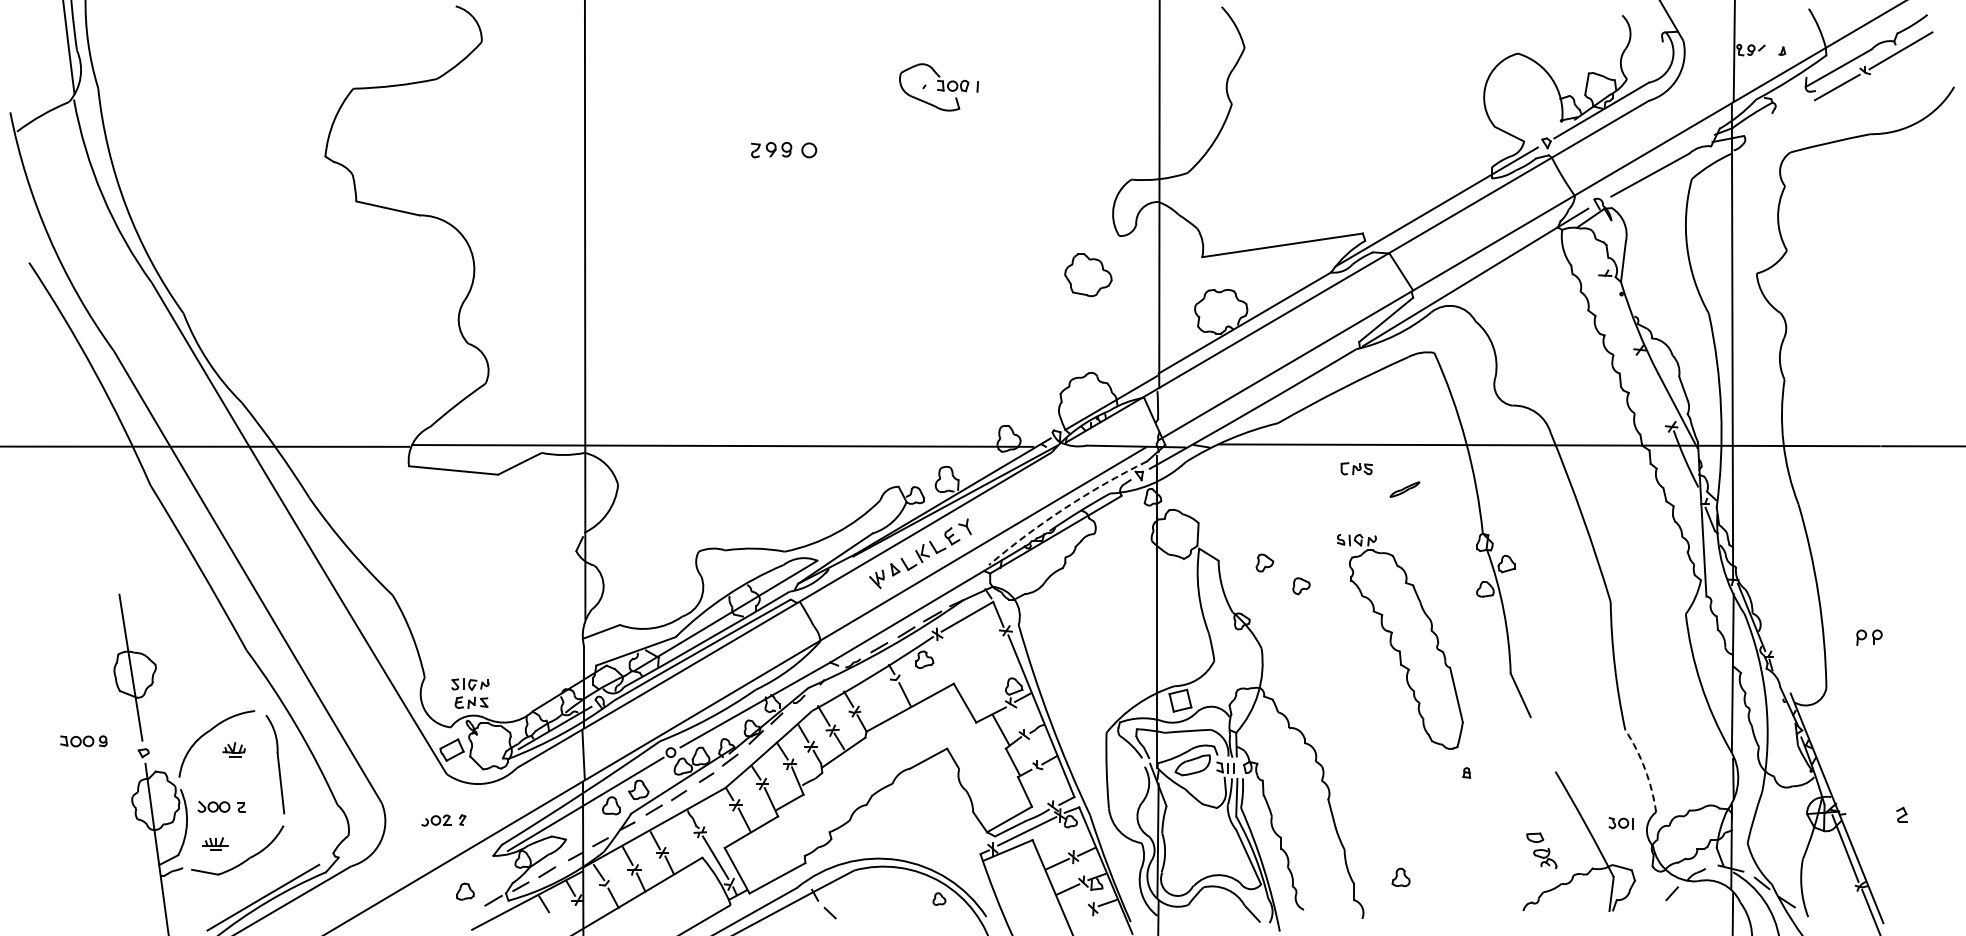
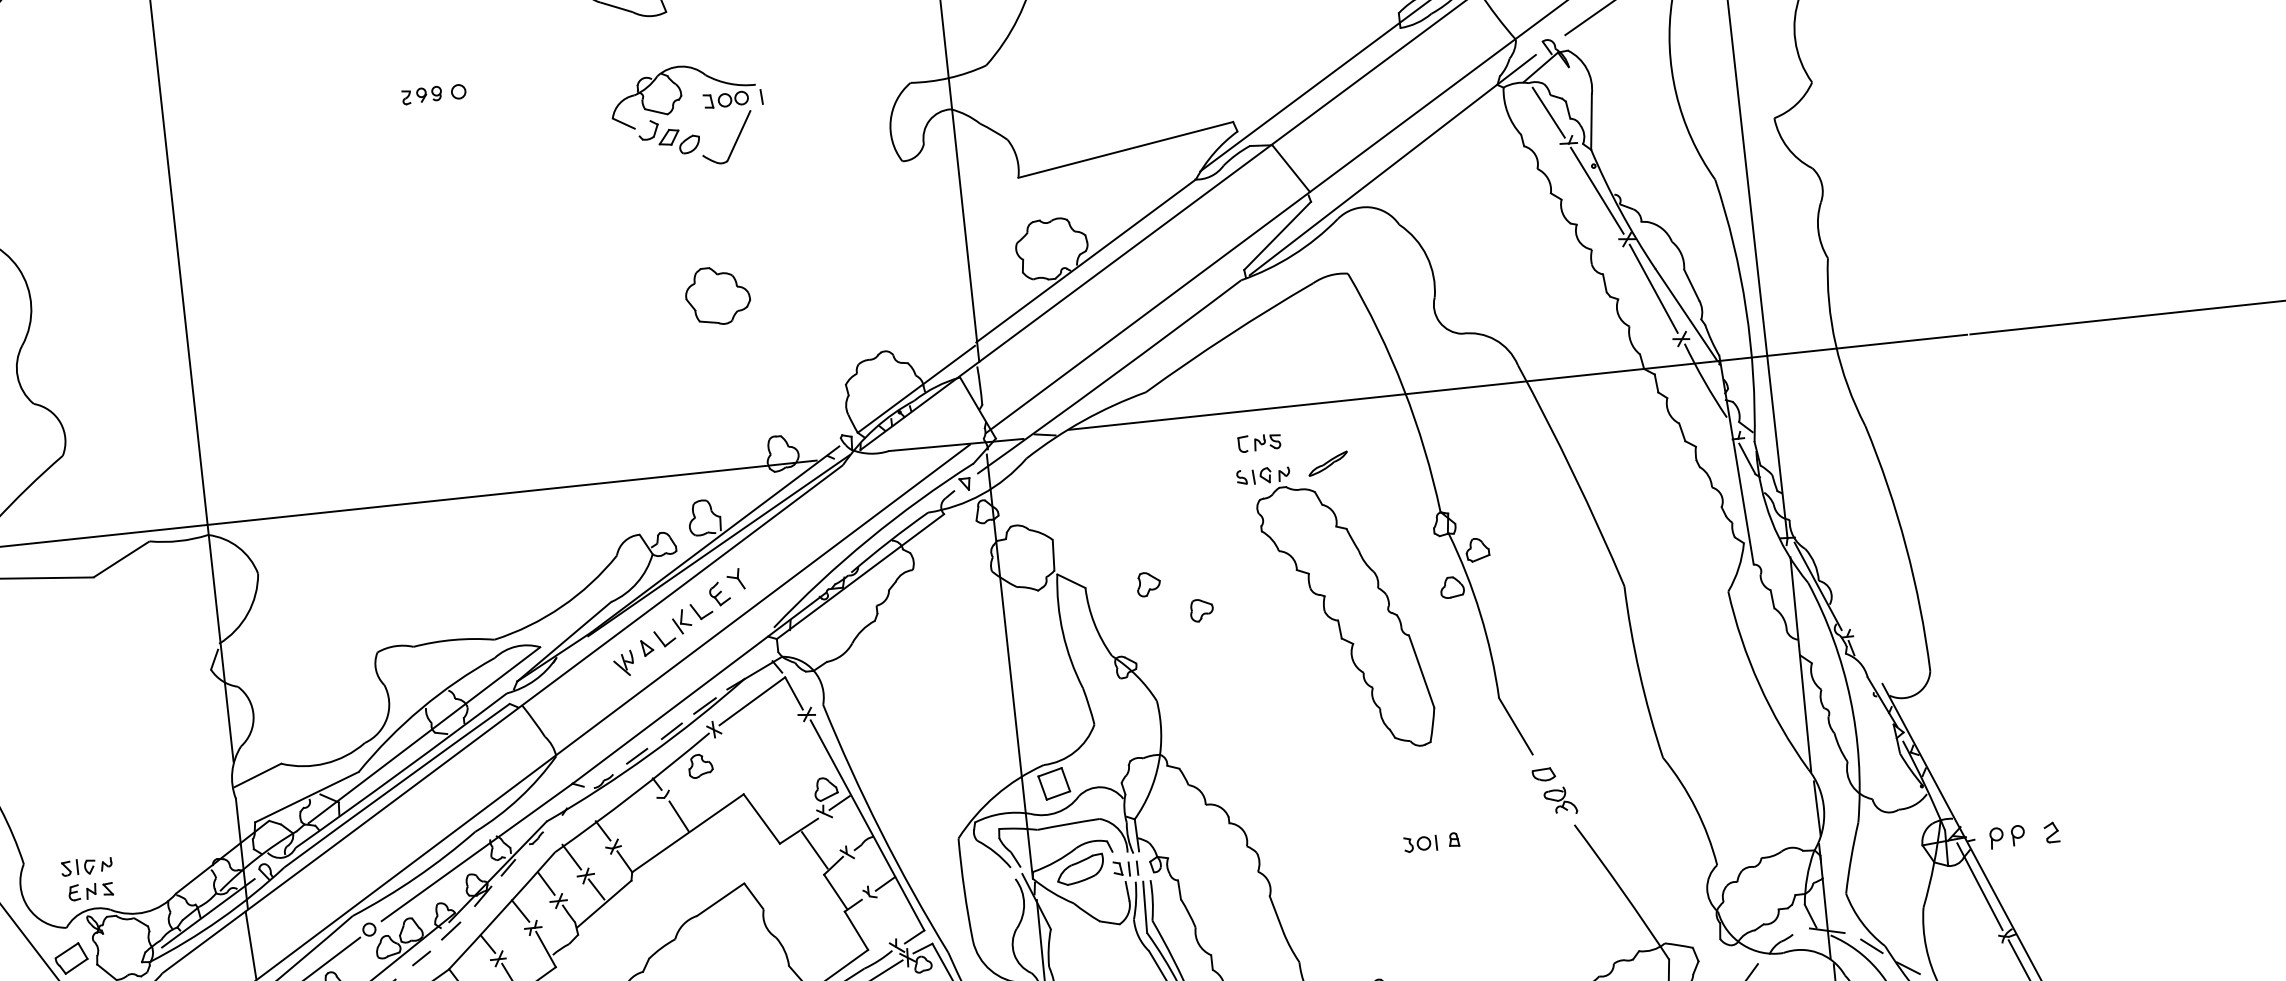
part: (783, 150) -> (433, 94), size x0.71
part: (958, 194) -> (677, 128), added
line: (1592, 251) -> (1547, 112), added
part: (1088, 275) -> (718, 296), moved
line: (1621, 312) -> (1596, 191), added
line: (1655, 388) -> (1653, 289), added
arc: (1064, 508) -> (868, 539), dashed -> solid
part: (1869, 637) -> (2007, 836), moved
part: (1400, 641) -> (1337, 607), moved
arc: (1645, 769) -> (1696, 808), dashed -> solid
part: (1620, 823) -> (1419, 844), moved
part: (1541, 850) -> (1554, 791), moved

